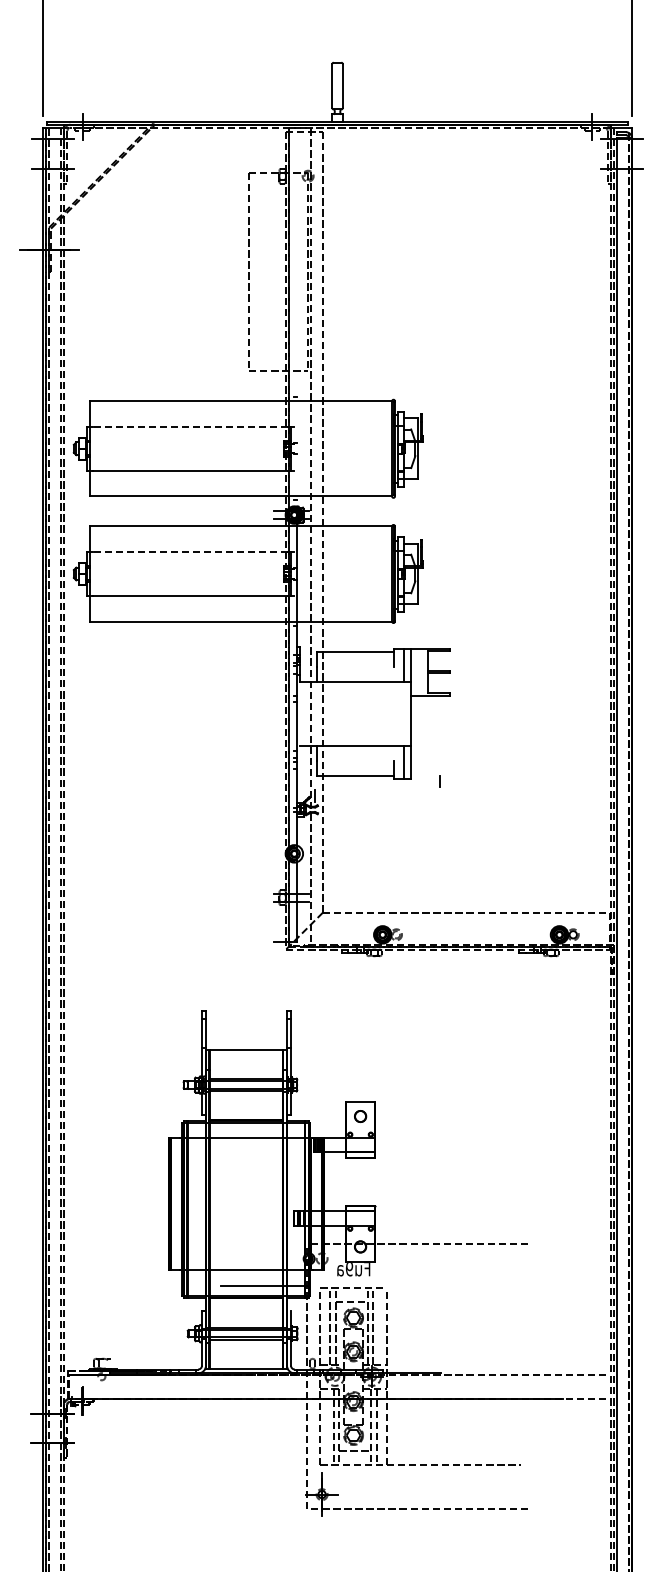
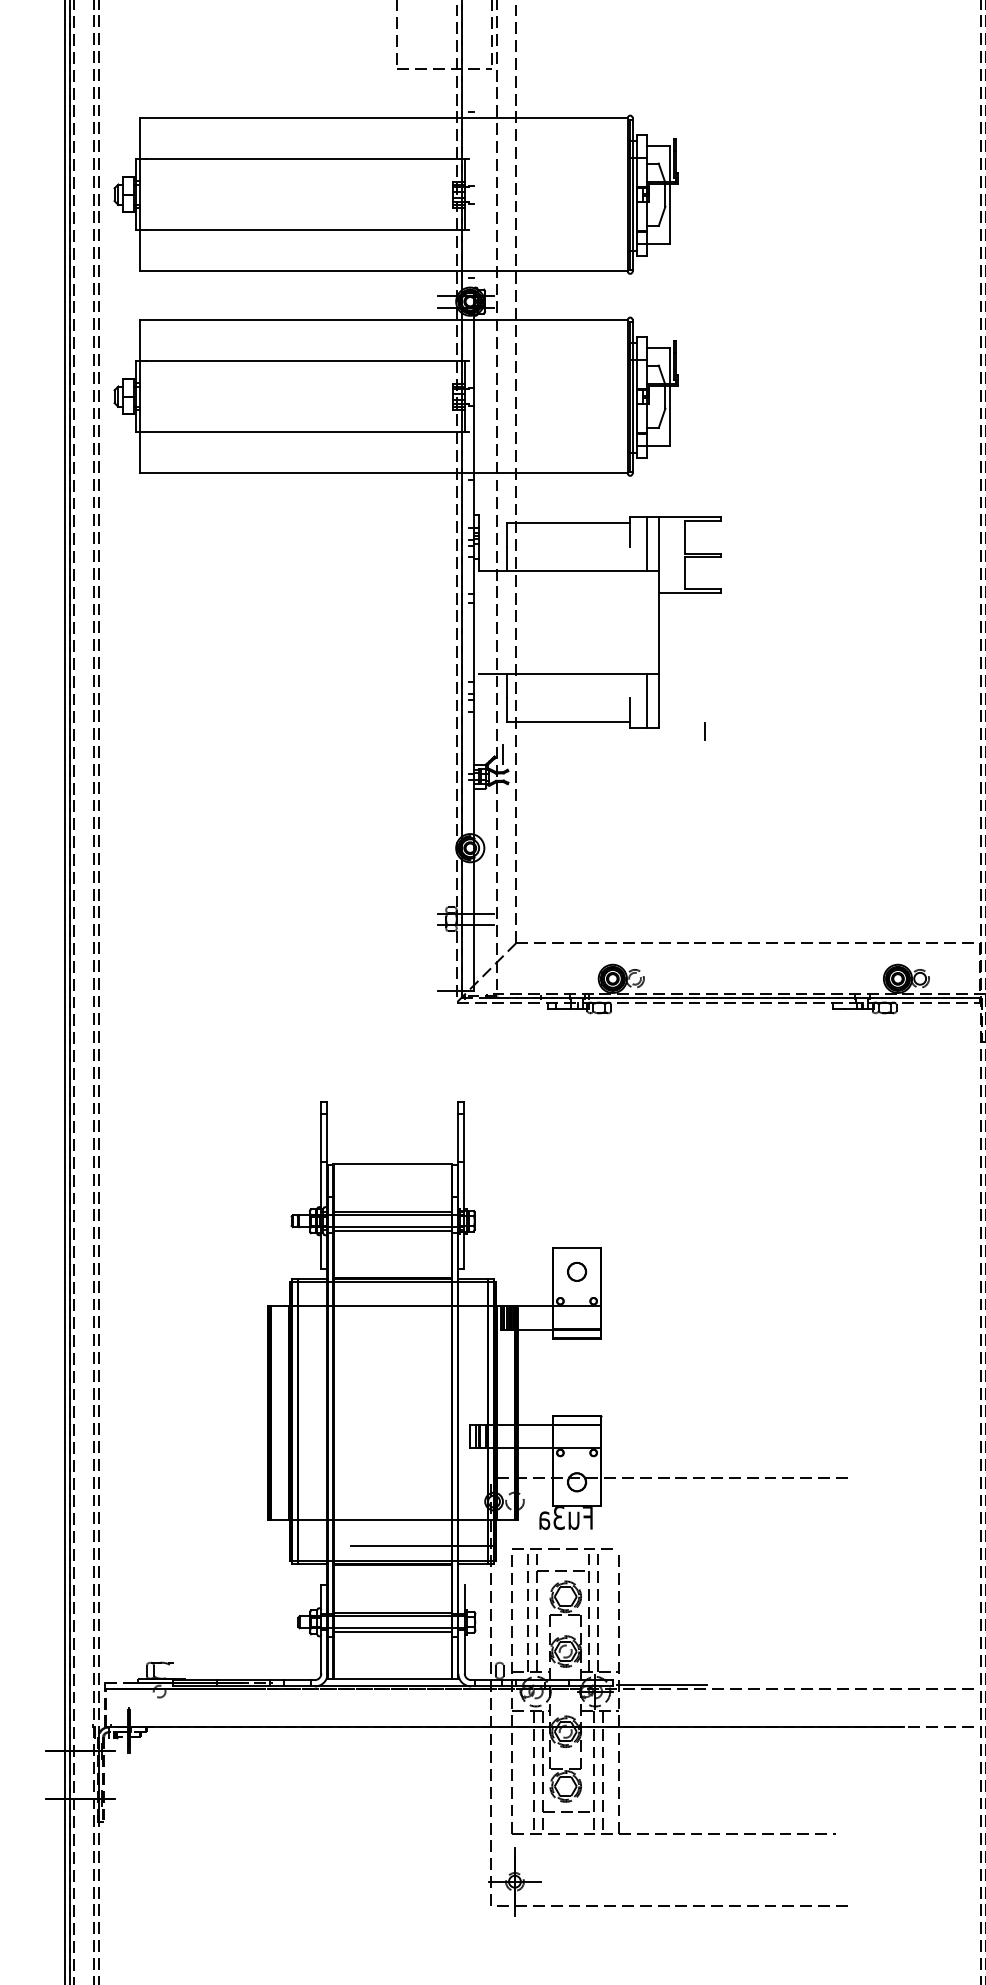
line: (190, 426) -> (302, 158), dashed -> solid
line: (190, 551) -> (302, 360), dashed -> solid
text: (349, 1269) -> (559, 1518), Fu9a -> Fu3a

